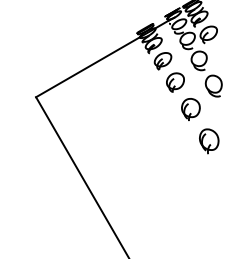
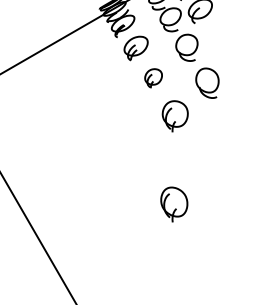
part: (175, 82) -> (153, 78), size x0.7
part: (209, 141) -> (174, 204), moved

